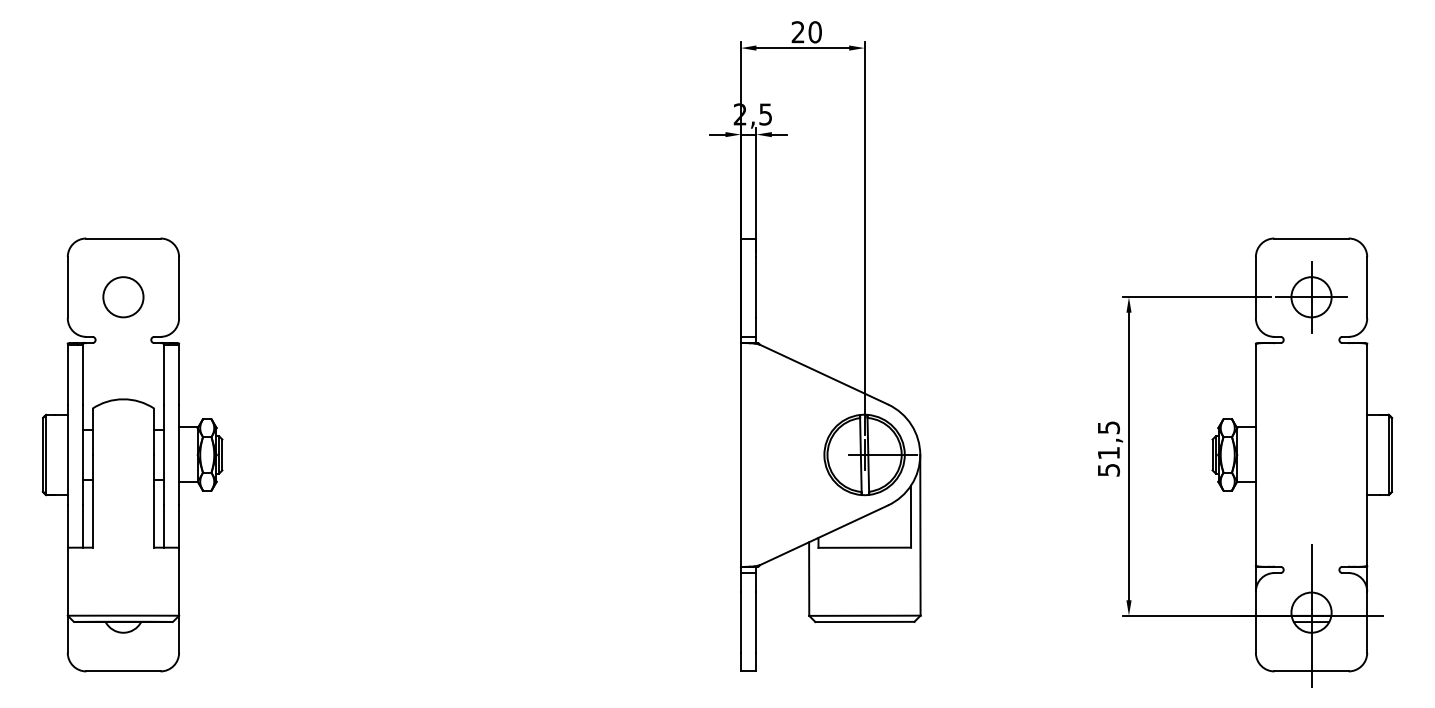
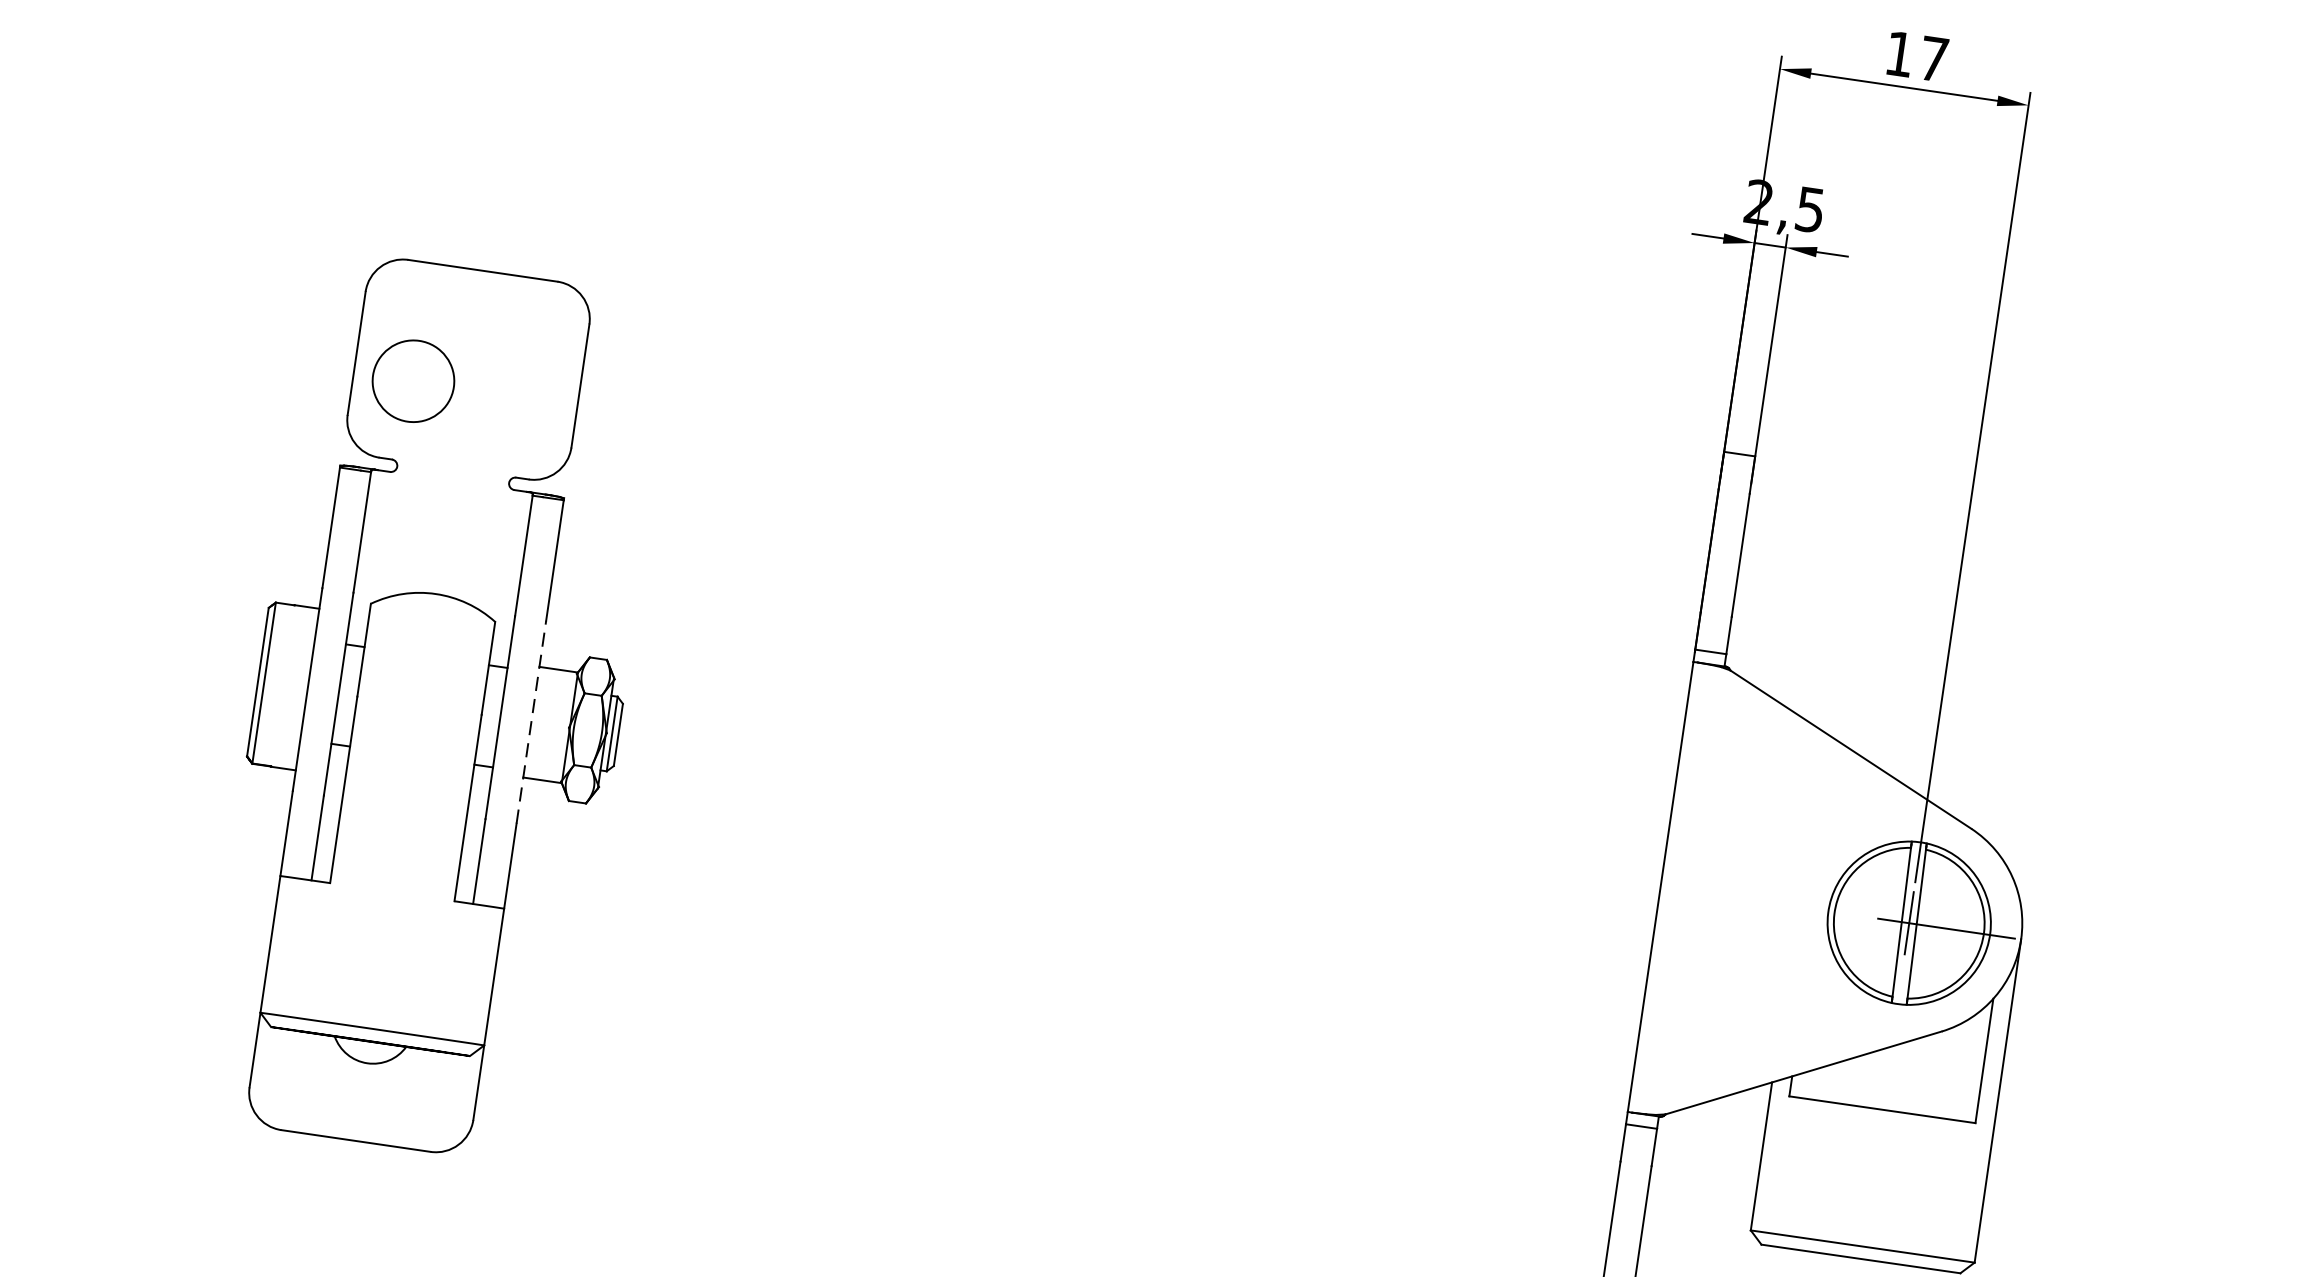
text: (806, 32) -> (1916, 57), 20 -> 17
circle: (123, 297) -> (413, 381), moved
line: (179, 454) -> (532, 721), solid -> dashed

